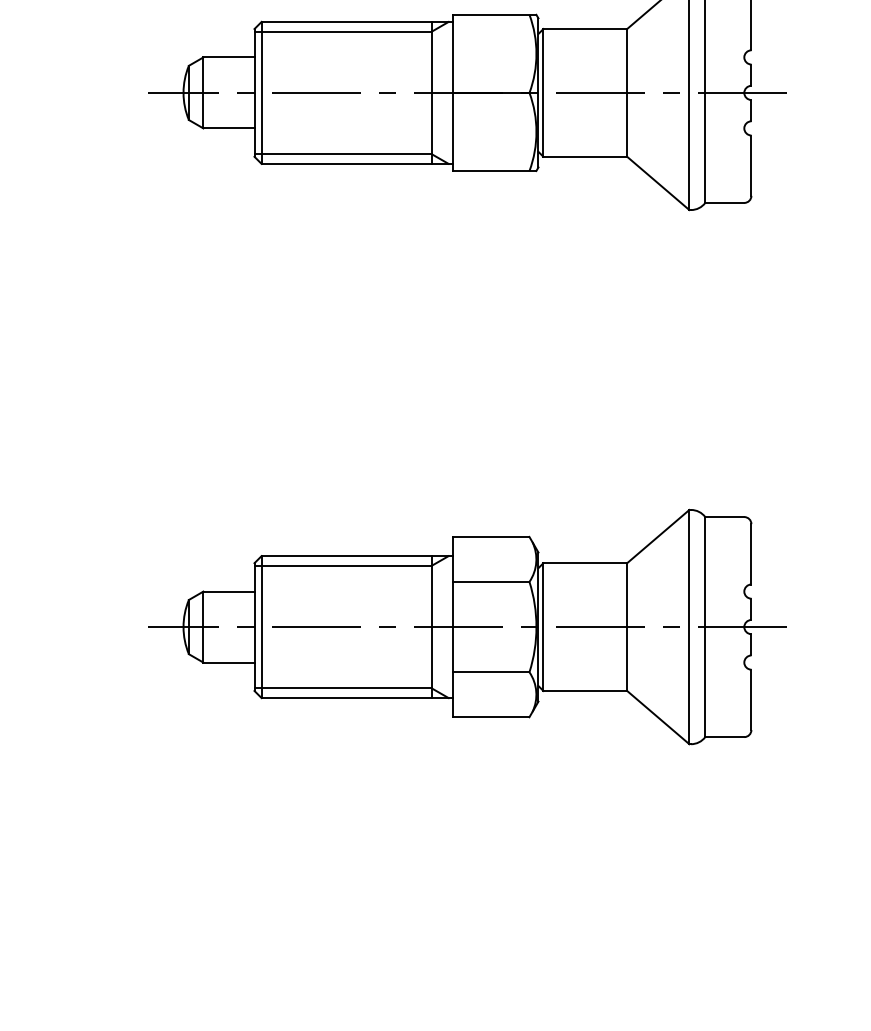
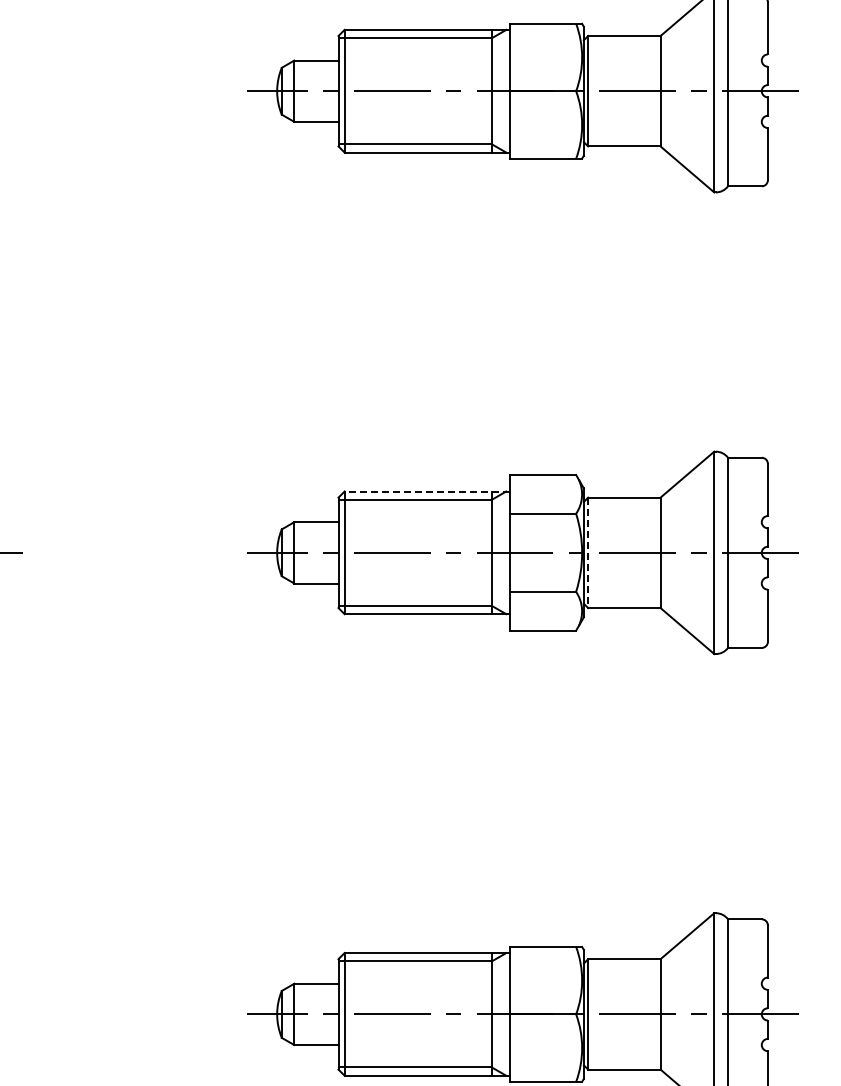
line: (357, 556) -> (427, 491), solid -> dashed
line: (543, 627) -> (588, 553), solid -> dashed

